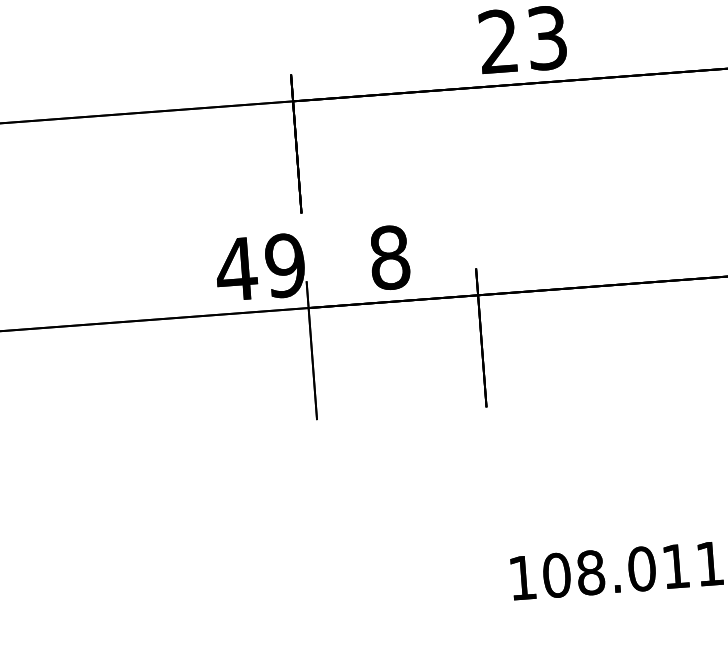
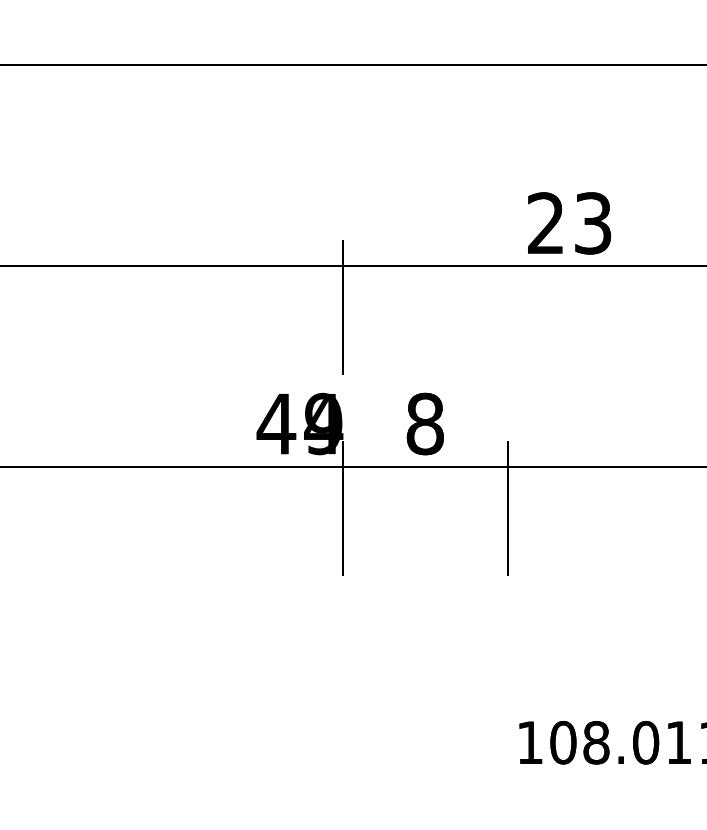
text: (285, 265) -> (323, 423), 49 -> 44

